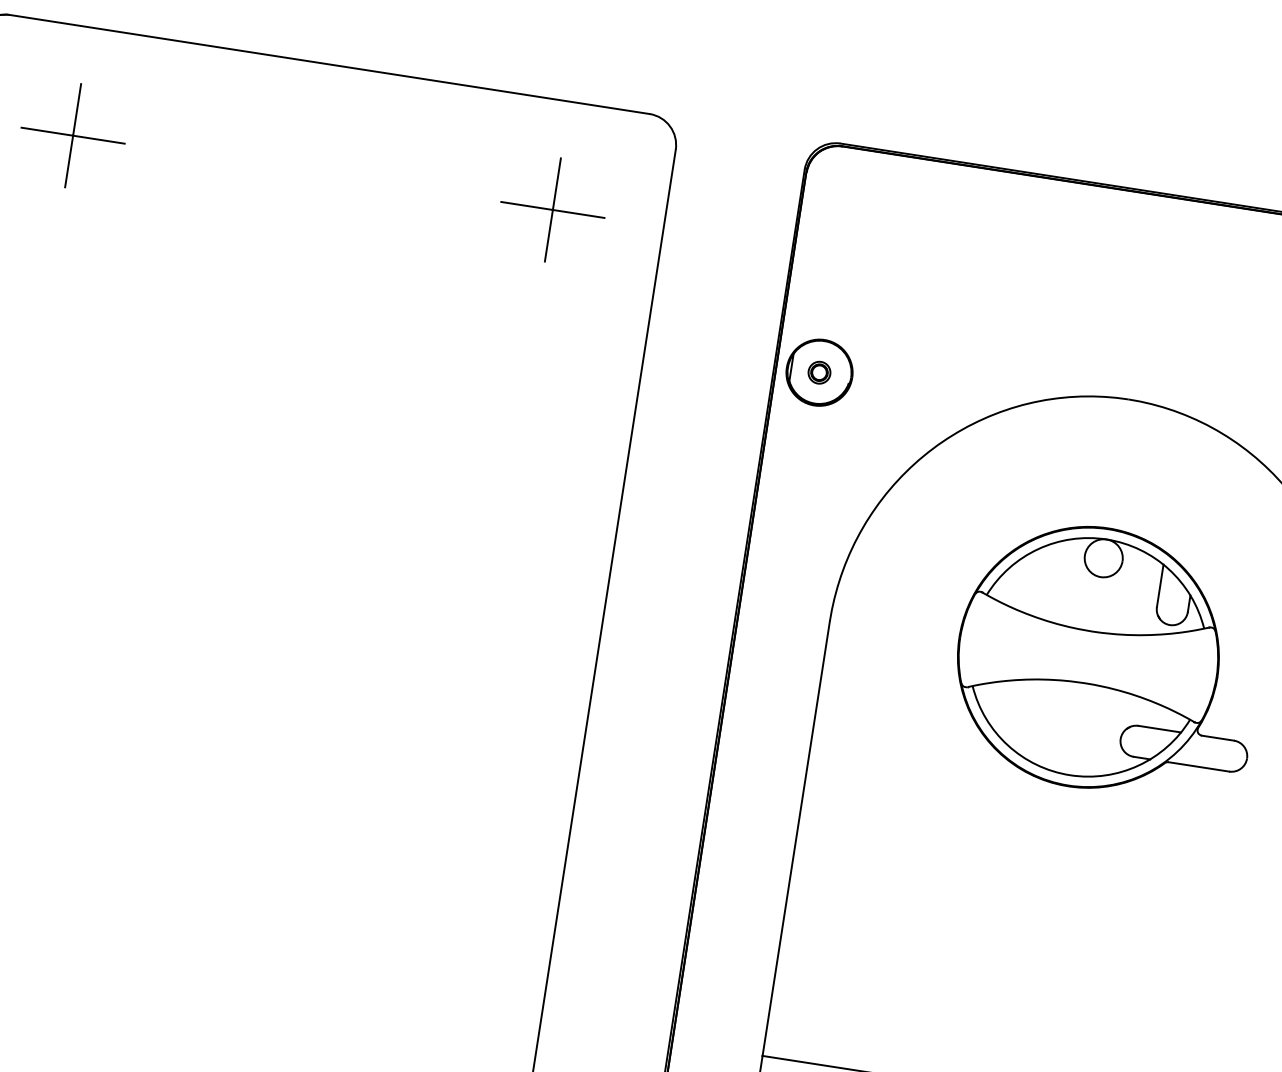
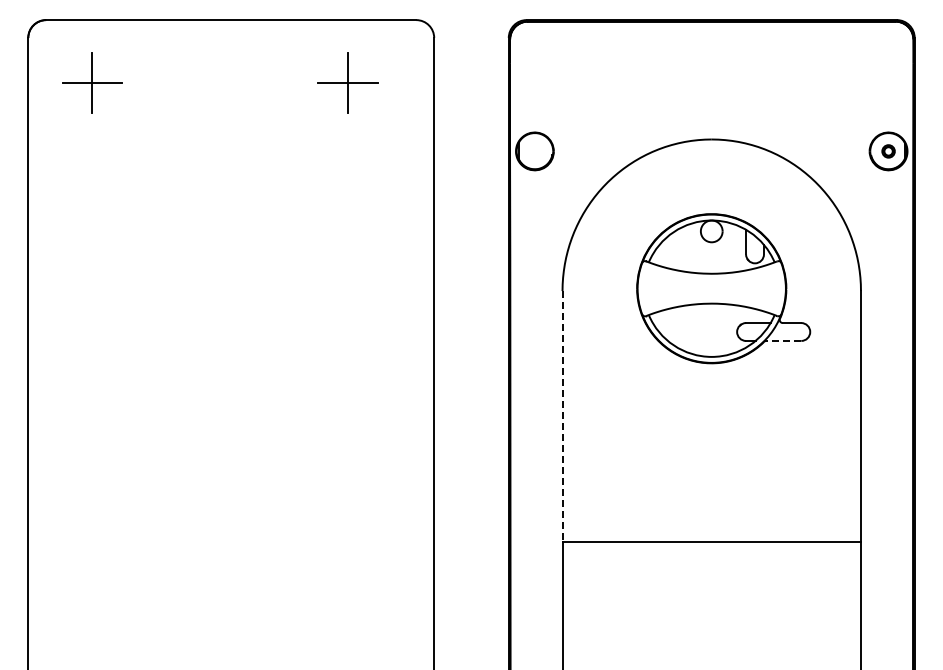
part: (552, 209) -> (347, 82), moved
part: (818, 372) -> (534, 151), removed
line: (1198, 766) -> (783, 340), solid -> dashed
line: (796, 838) -> (562, 416), solid -> dashed

